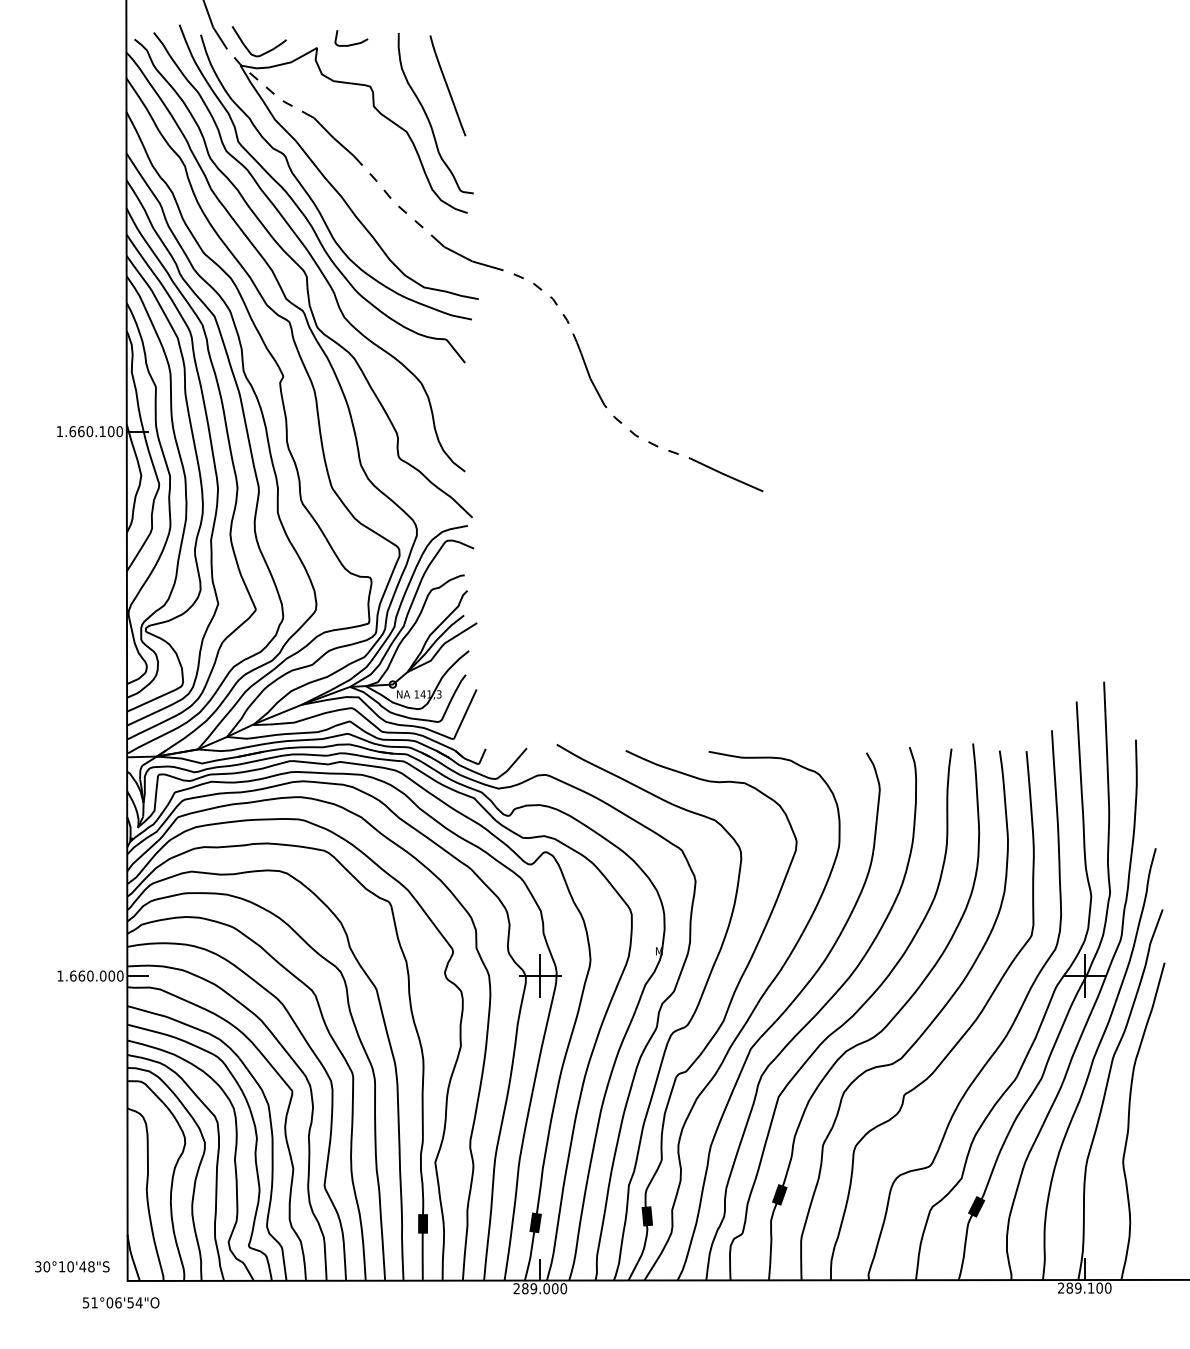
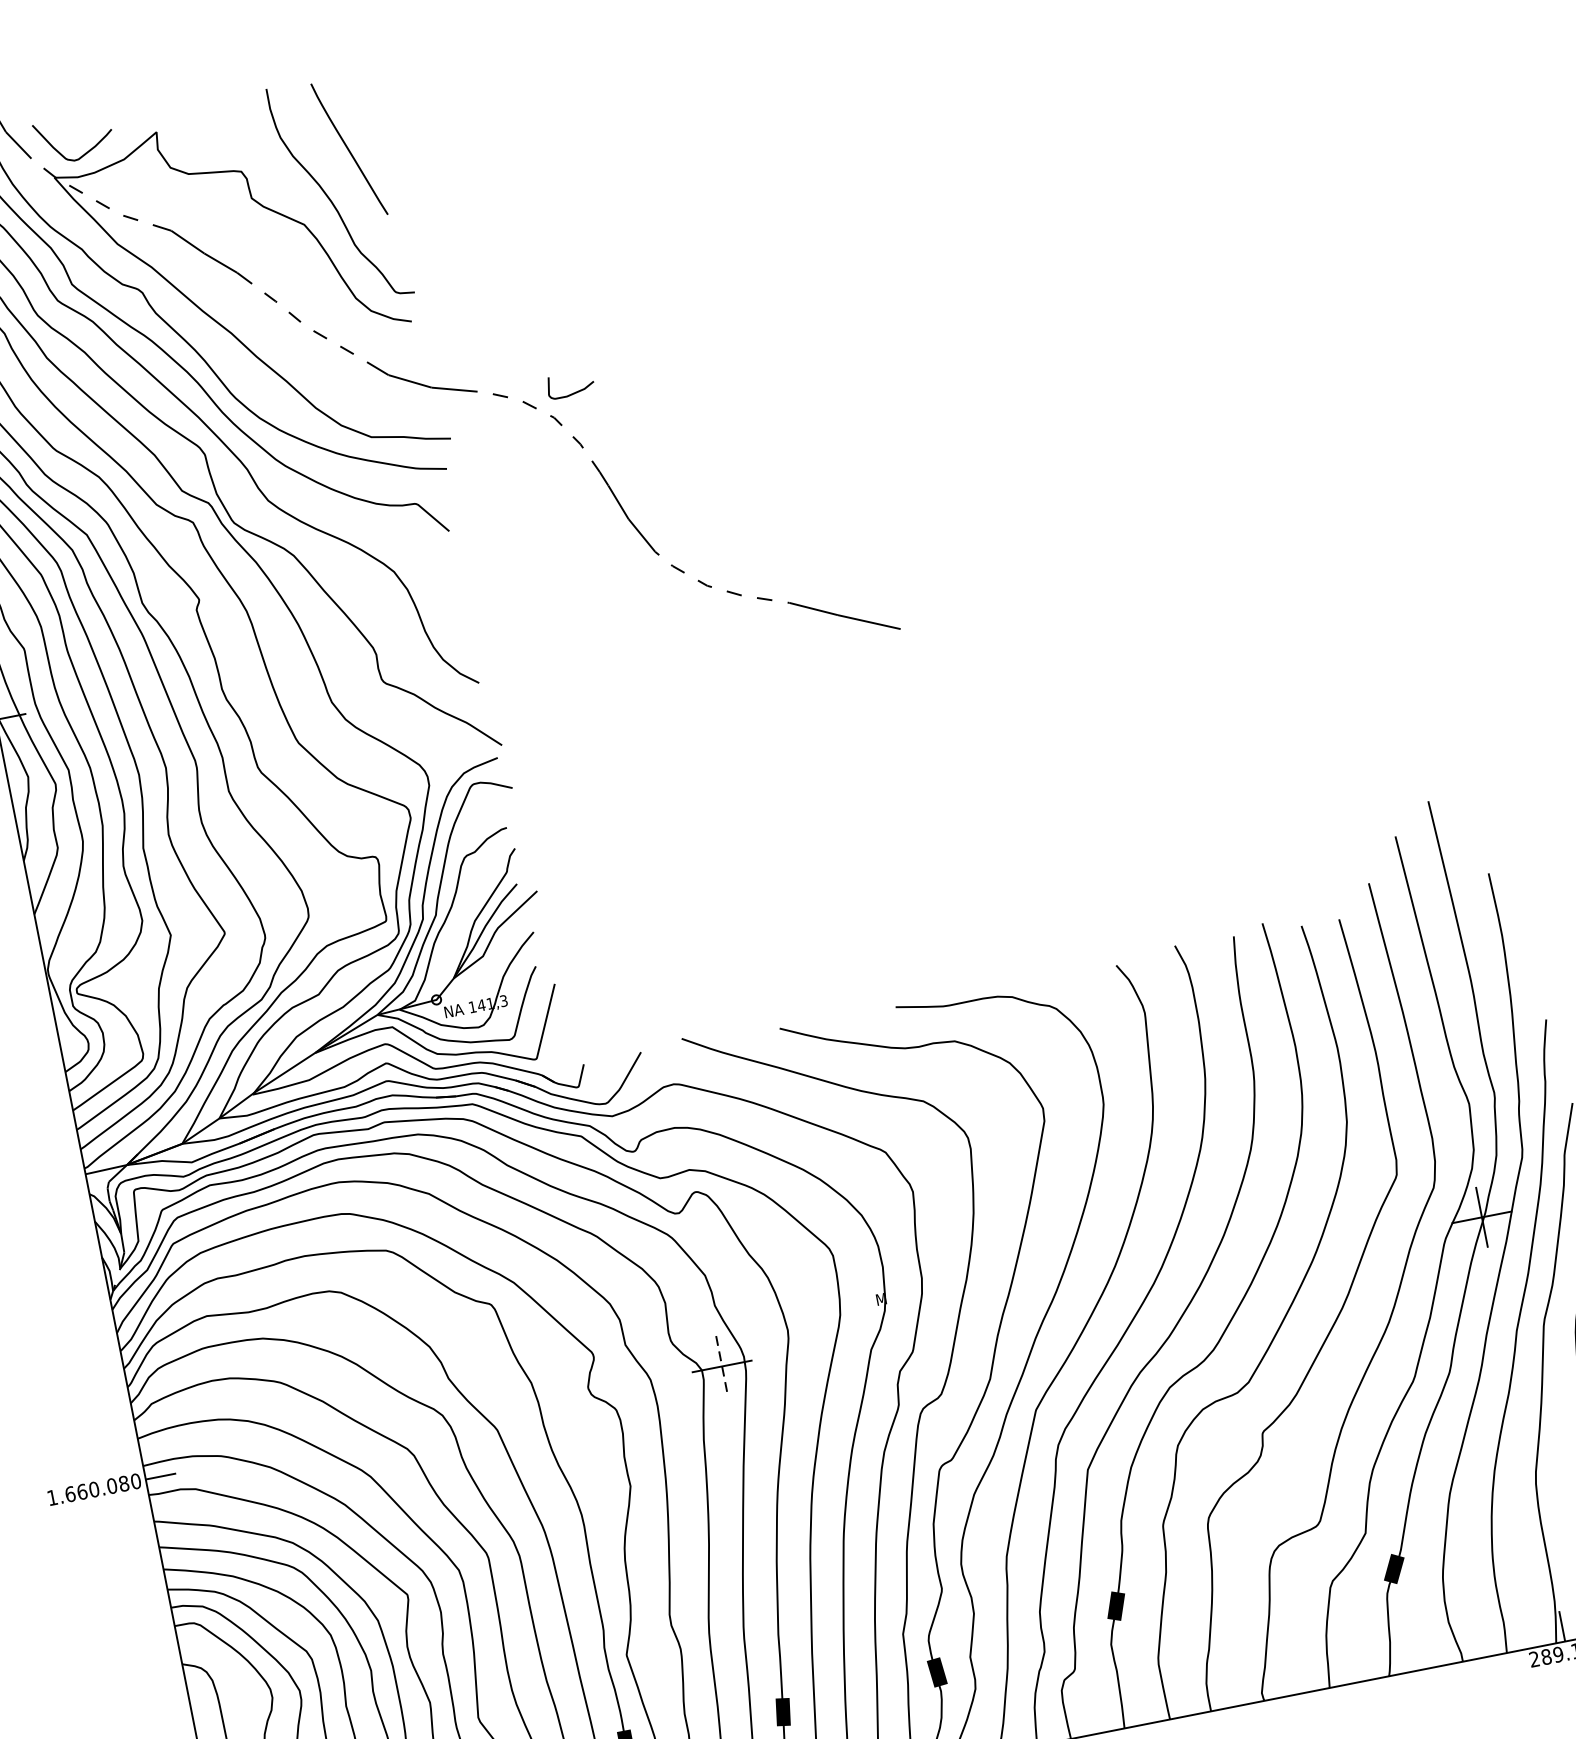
curve: (352, 43) -> (573, 391), moved
text: (111, 975) -> (123, 1483), 1.660.000 -> 1.660.080
line: (540, 976) -> (722, 1366), solid -> dashed

